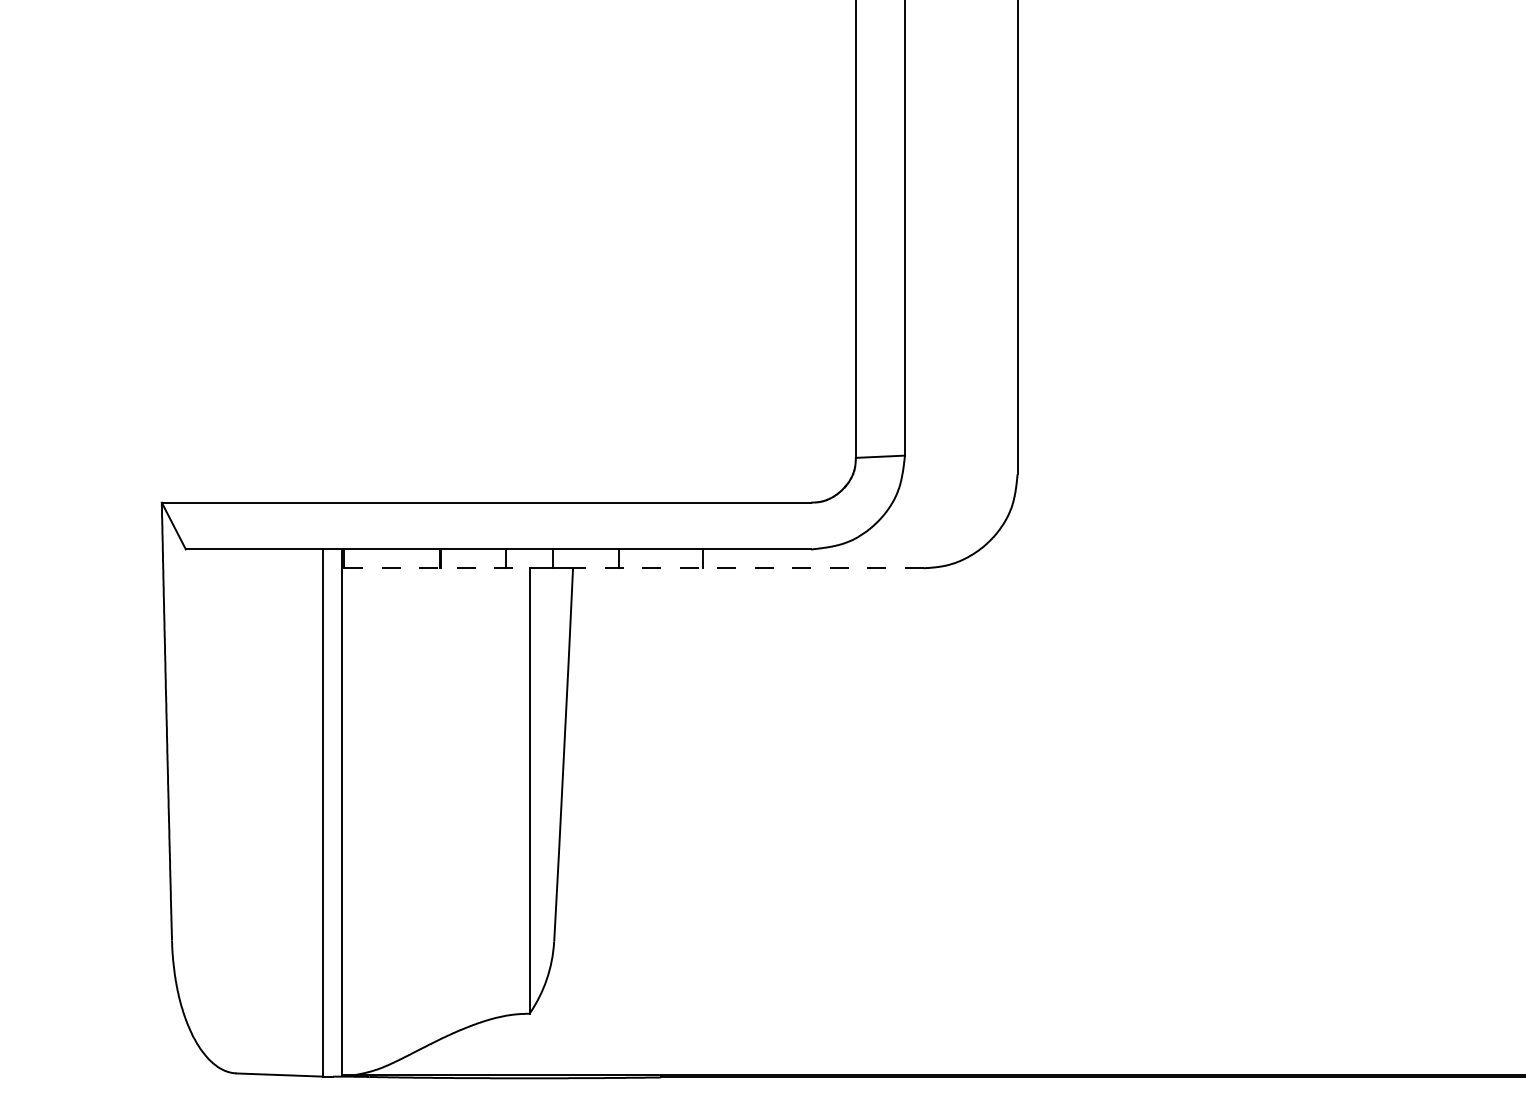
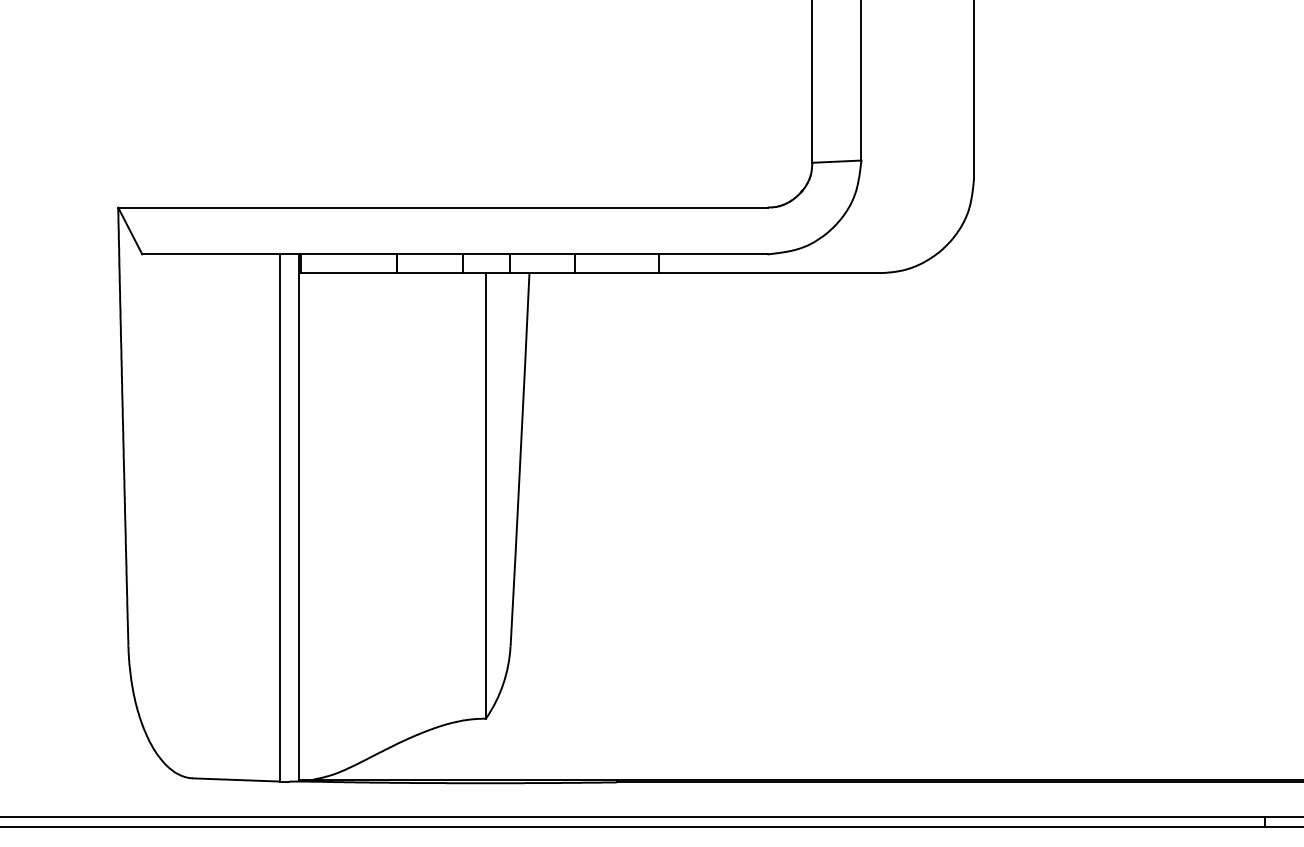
line: (436, 568) -> (392, 273), dashed -> solid
line: (747, 568) -> (703, 273), dashed -> solid

